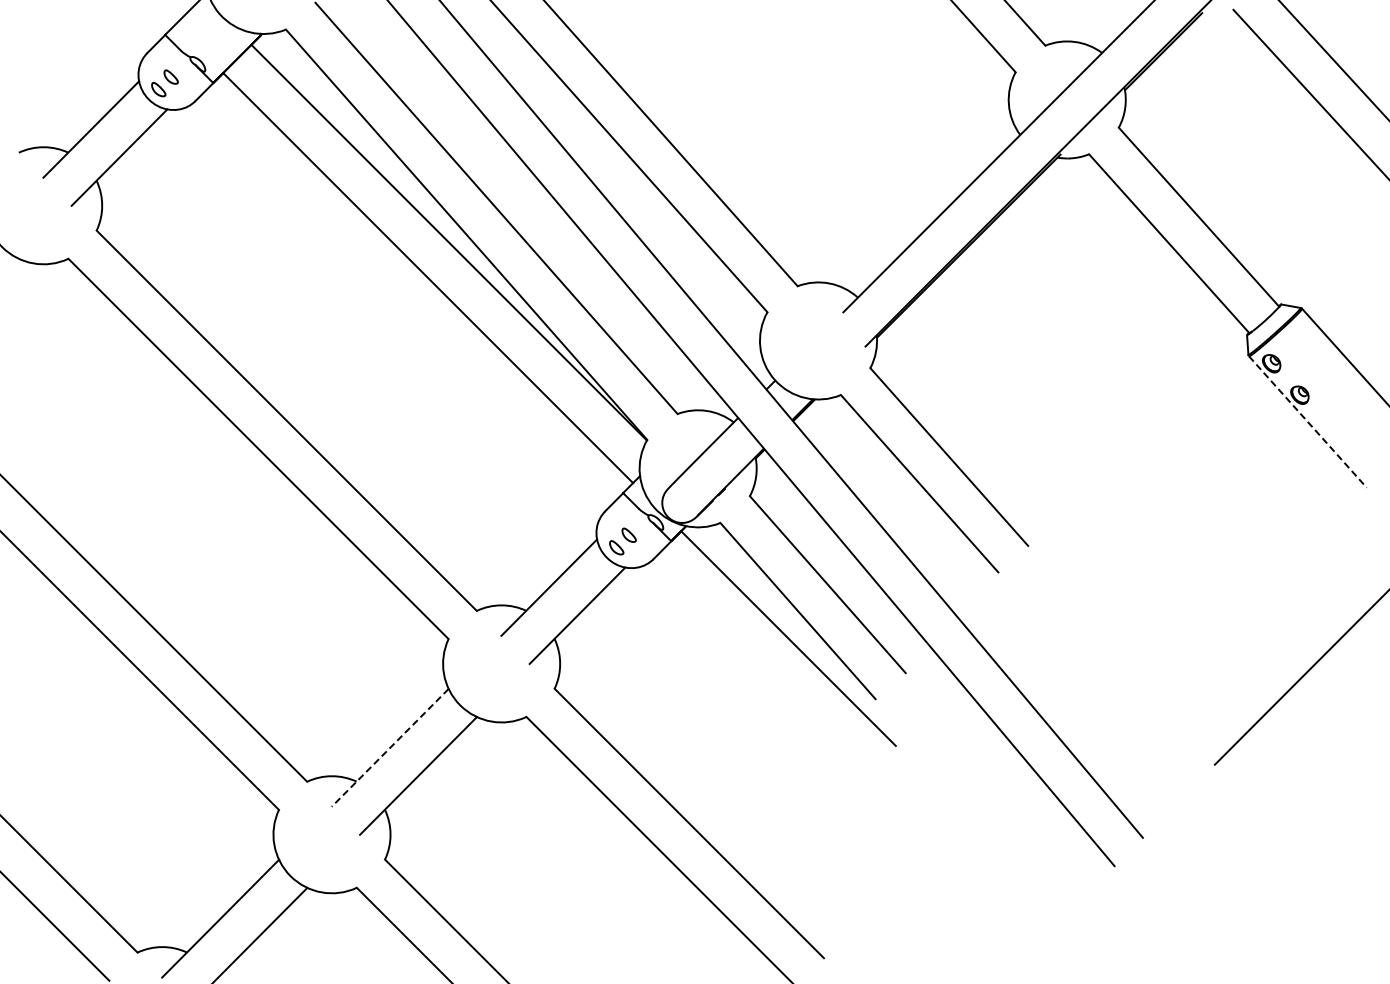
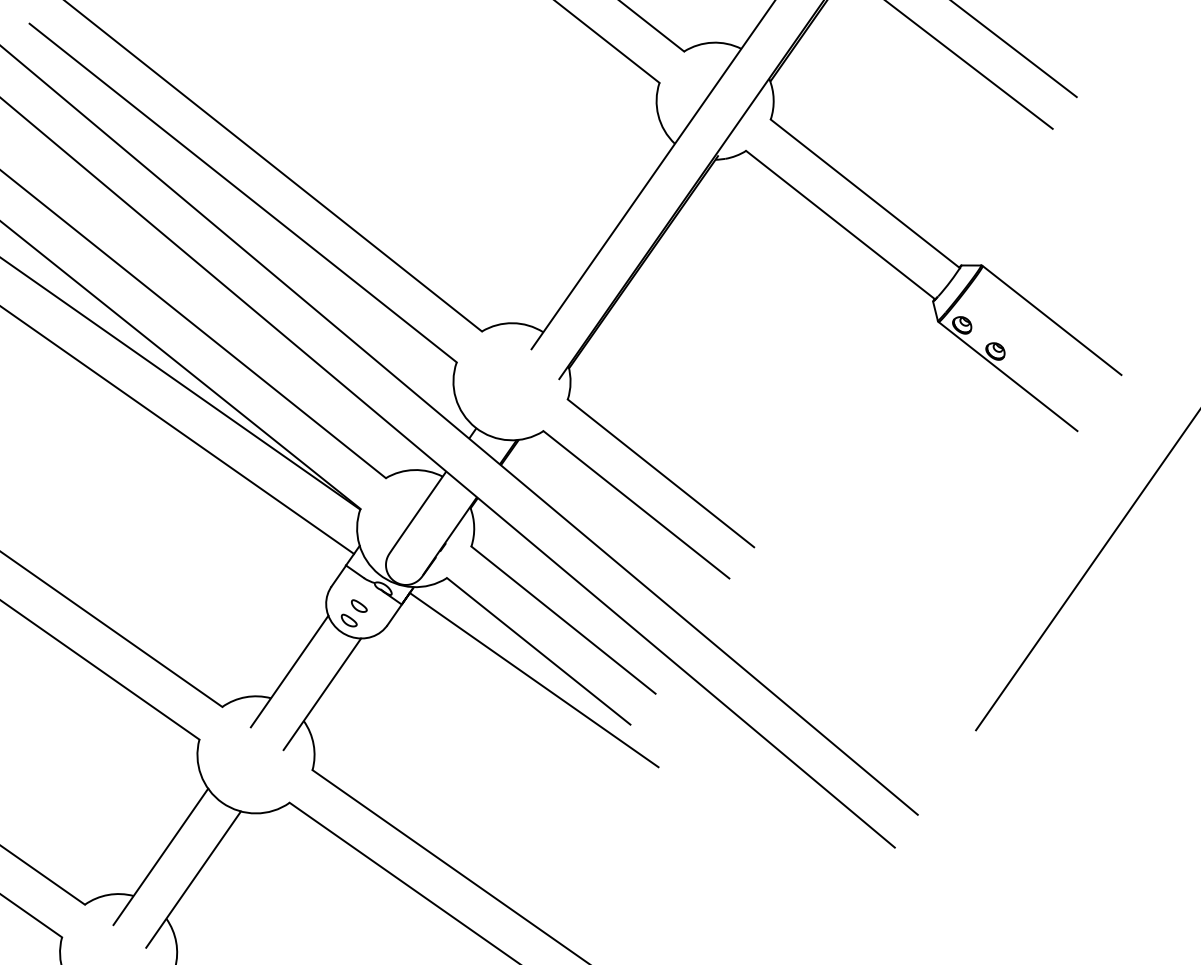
line: (1308, 422) -> (1008, 376), dashed -> solid
line: (390, 747) -> (161, 856), dashed -> solid

